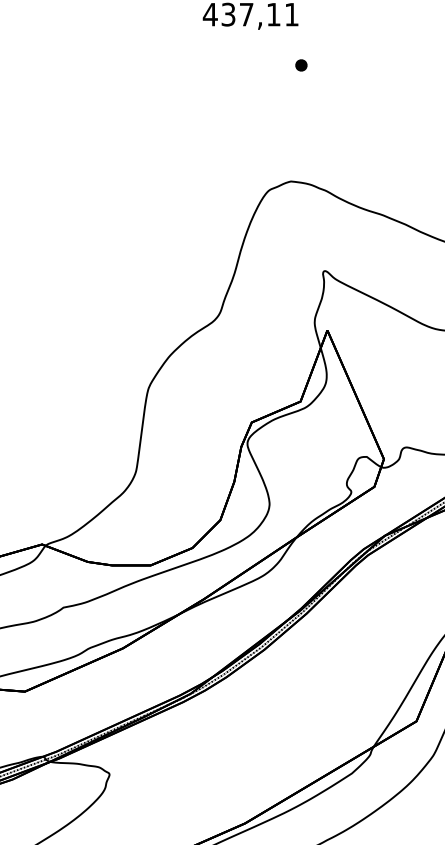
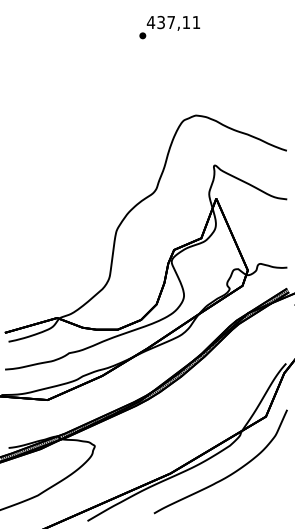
part: (300, 64) -> (142, 35), moved

